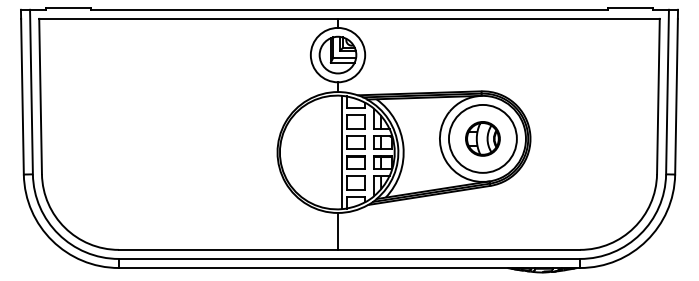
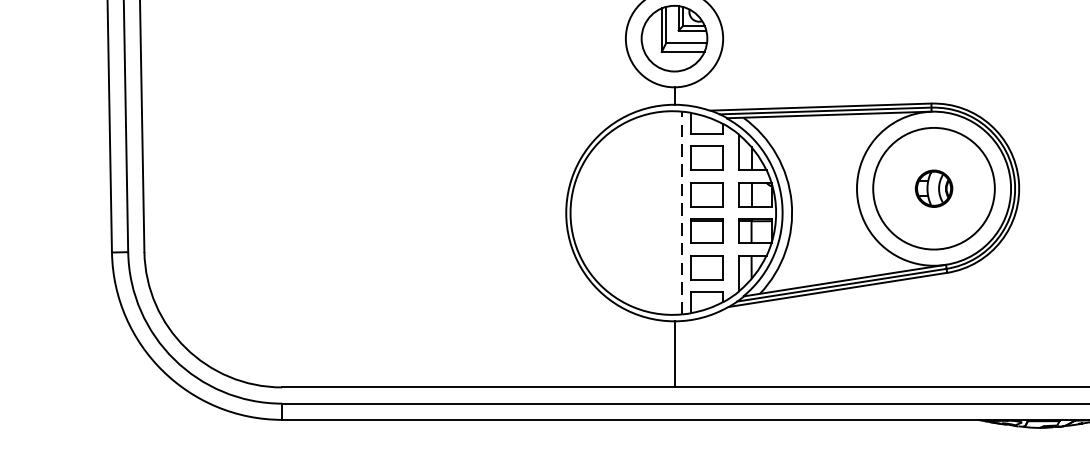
part: (482, 138) -> (933, 187), size x0.6
line: (342, 152) -> (682, 213), solid -> dashed

